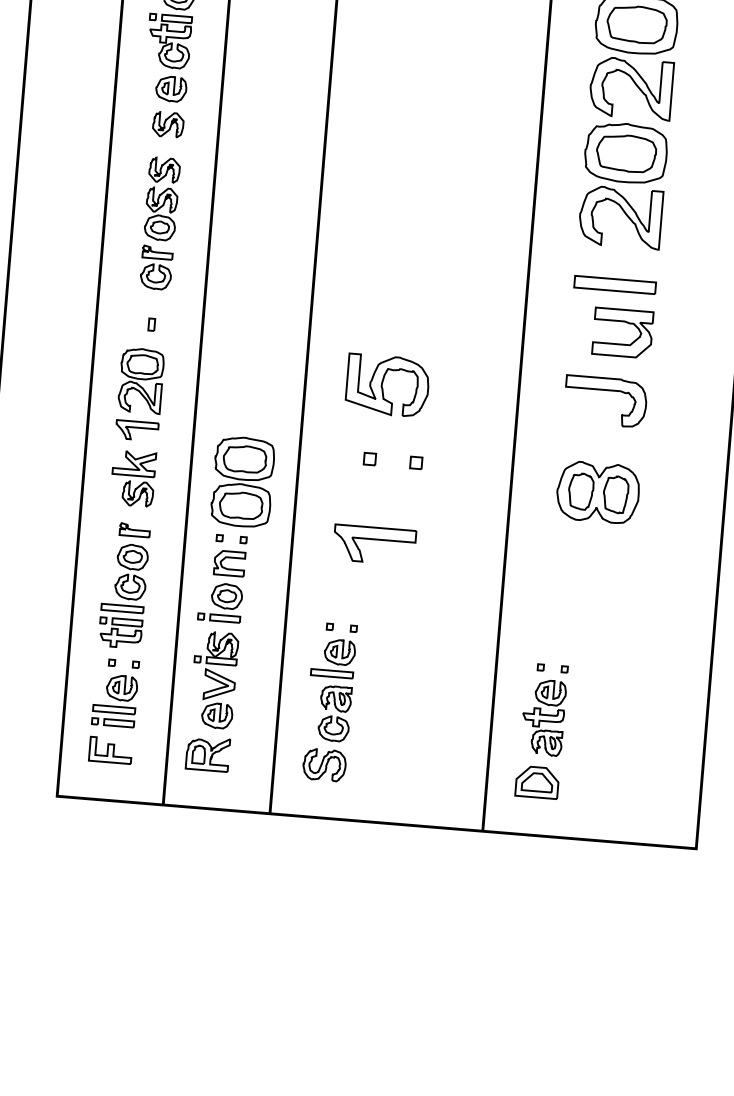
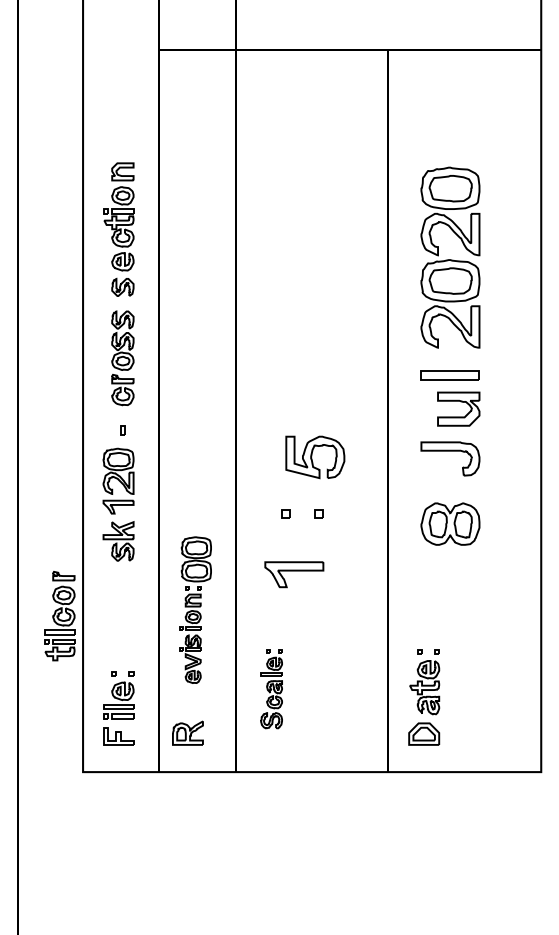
part: (387, 385) -> (315, 457), moved
part: (232, 583) -> (195, 610), size x0.7
part: (124, 586) -> (59, 616), moved
part: (329, 701) -> (271, 688), size x0.7

